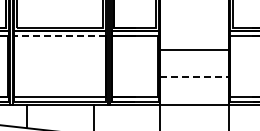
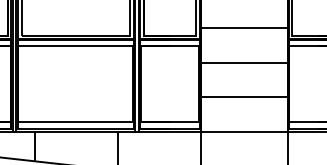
line: (194, 22) -> (244, 28), added
line: (60, 36) -> (76, 46), dashed -> solid
line: (194, 77) -> (244, 97), dashed -> solid

